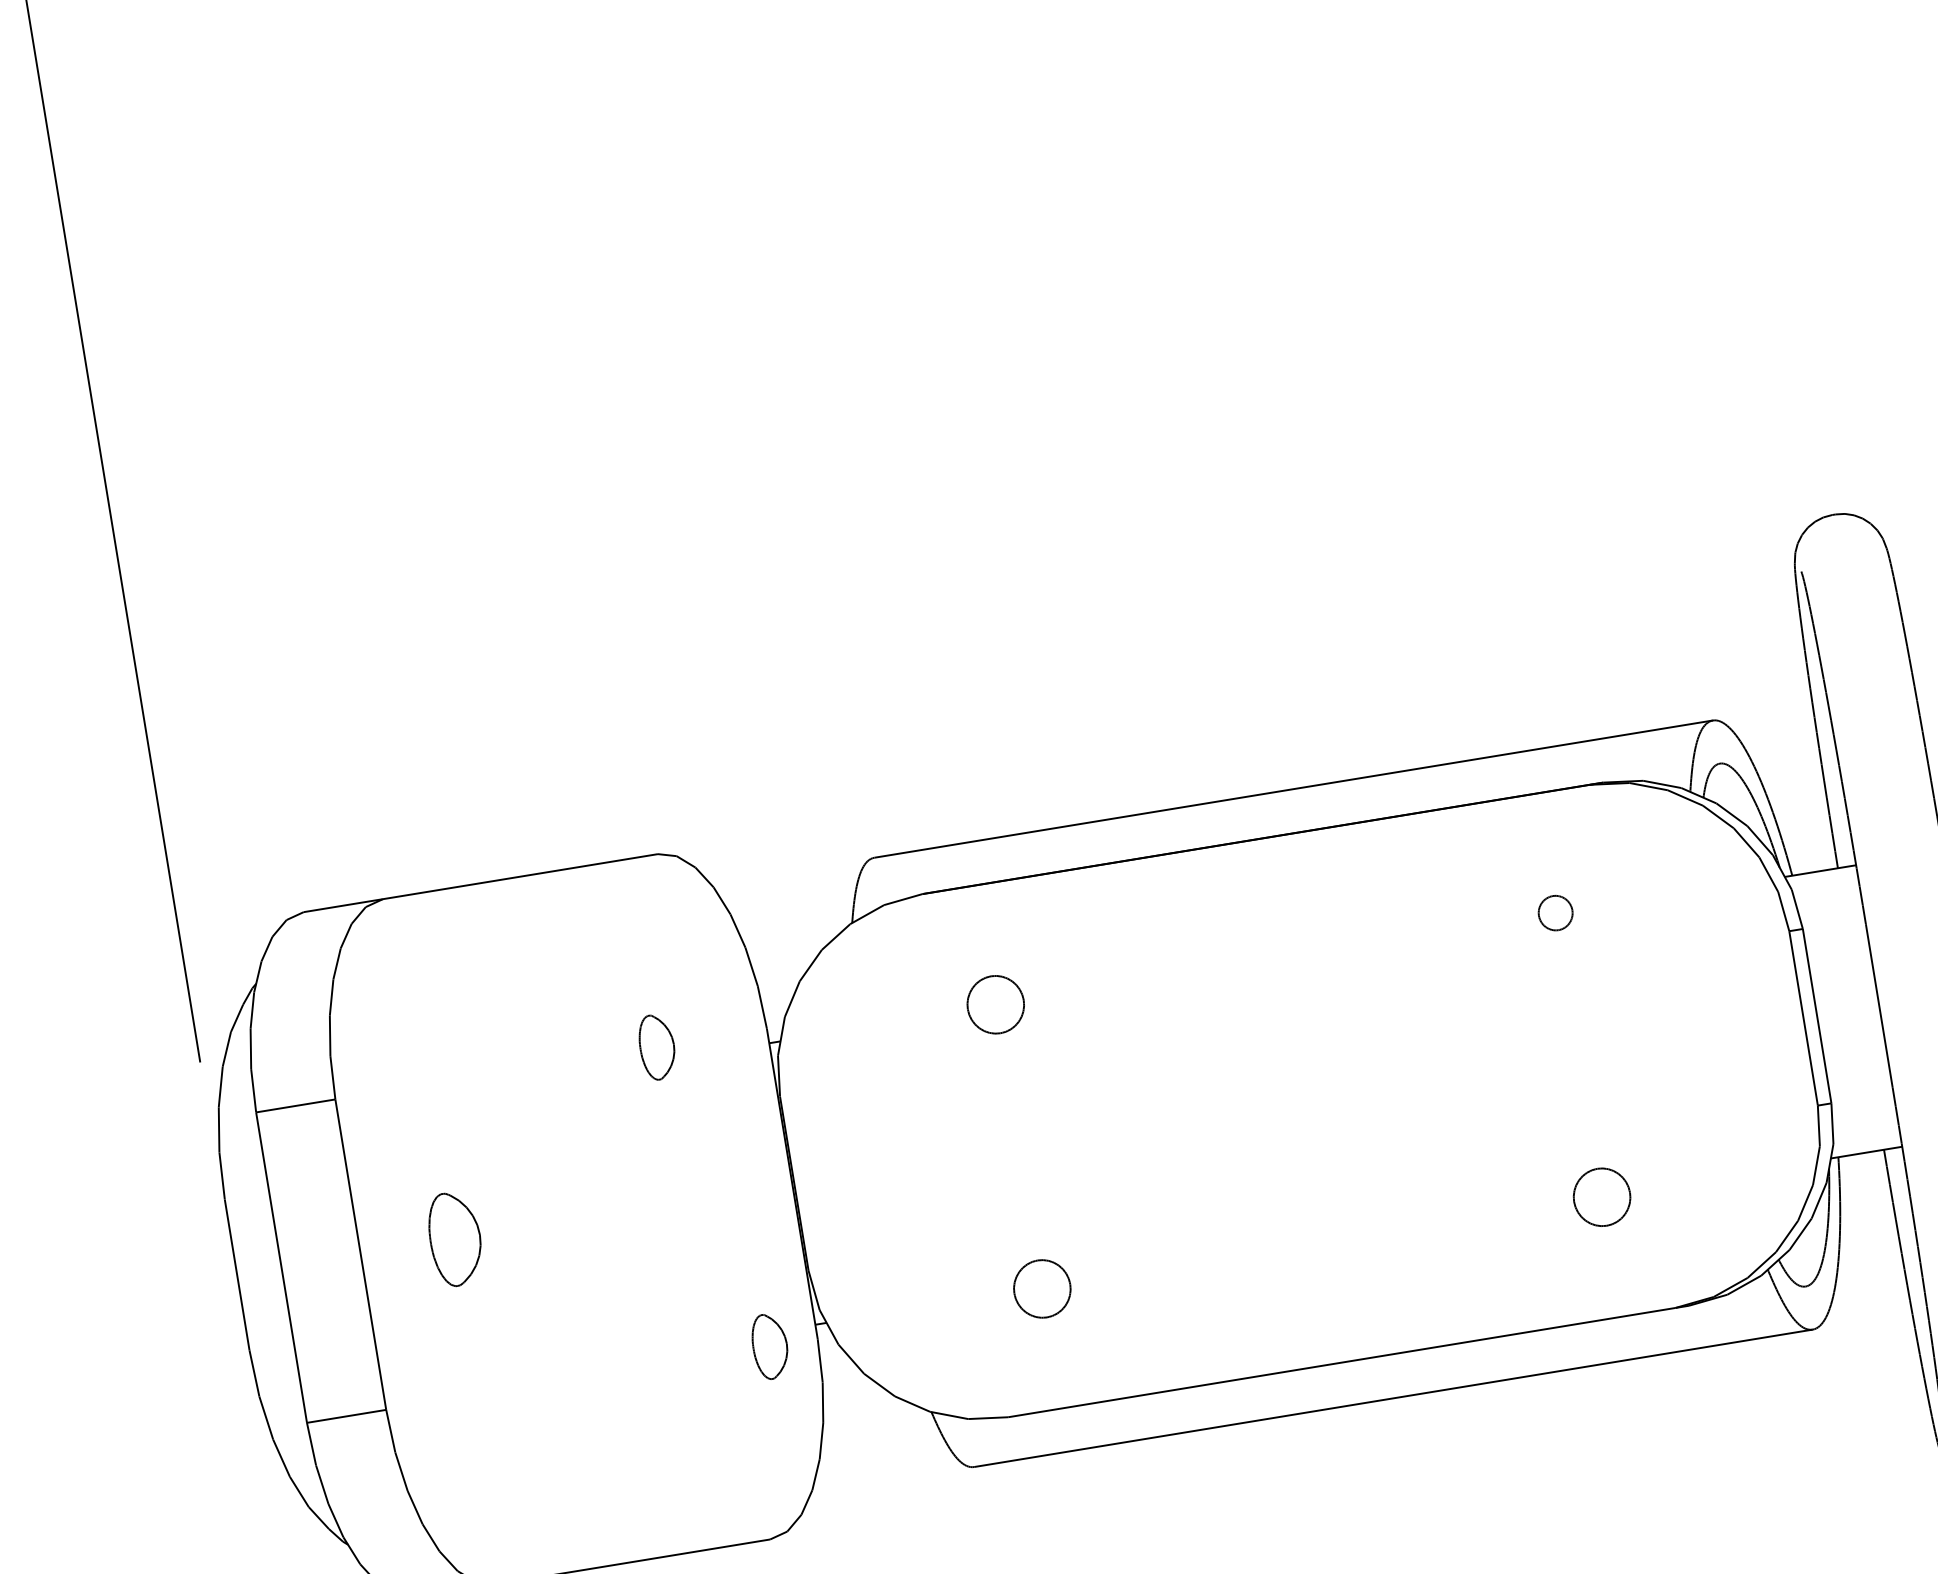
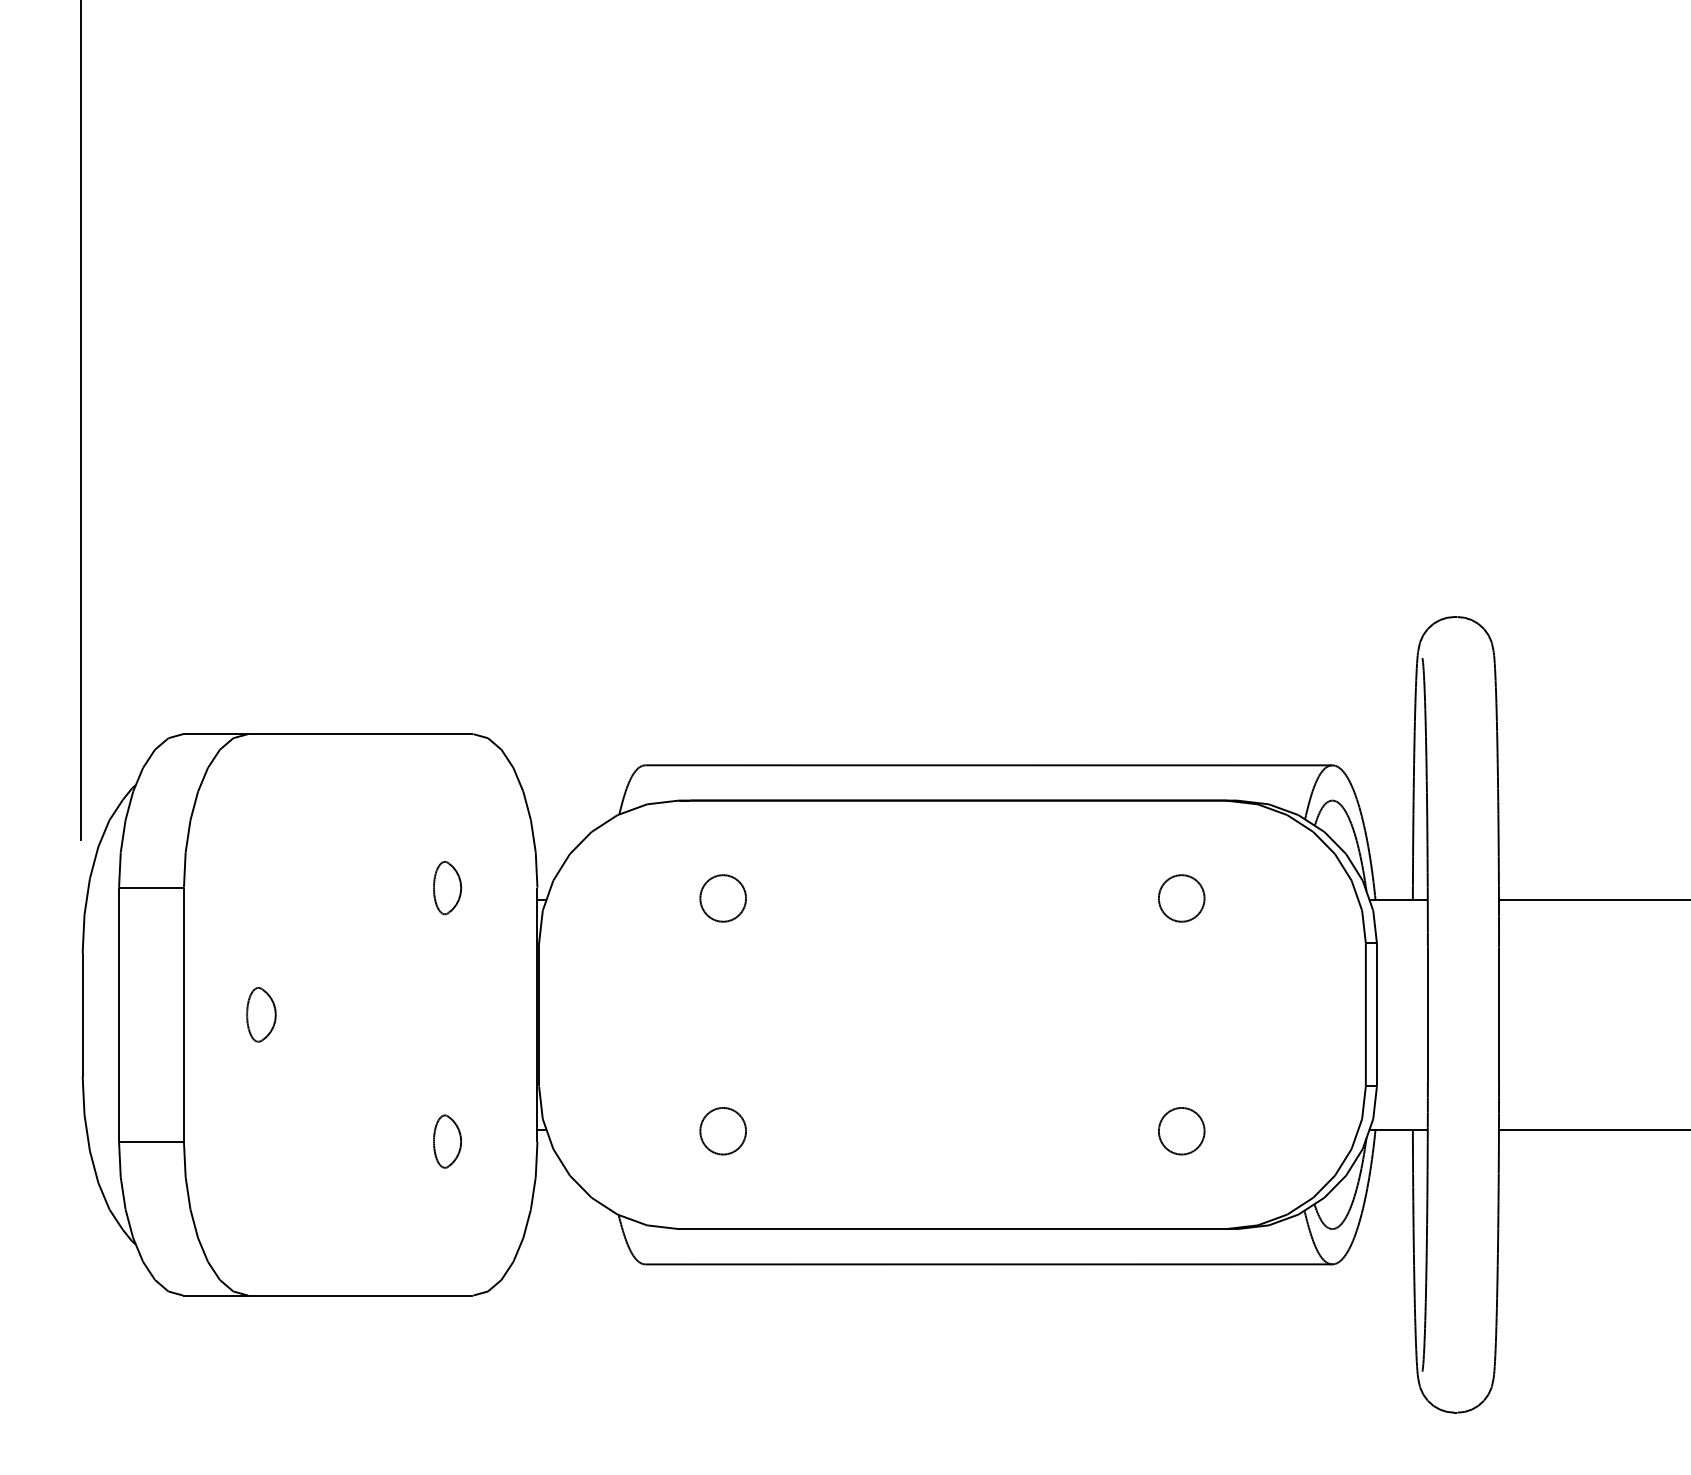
part: (1555, 913) -> (1181, 898), size x1.67
part: (455, 1238) -> (261, 1014), size x0.71
part: (770, 1346) -> (447, 1141), moved

